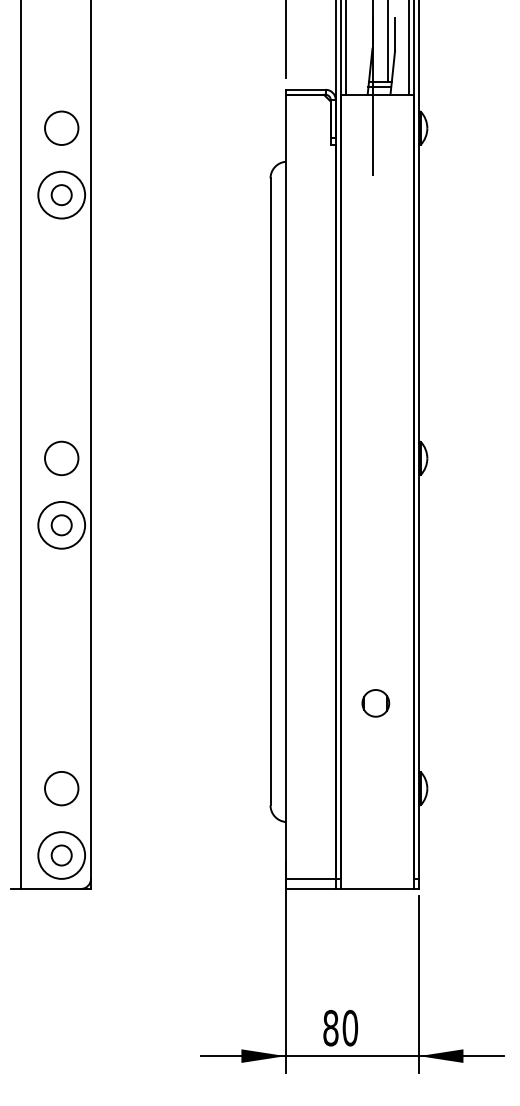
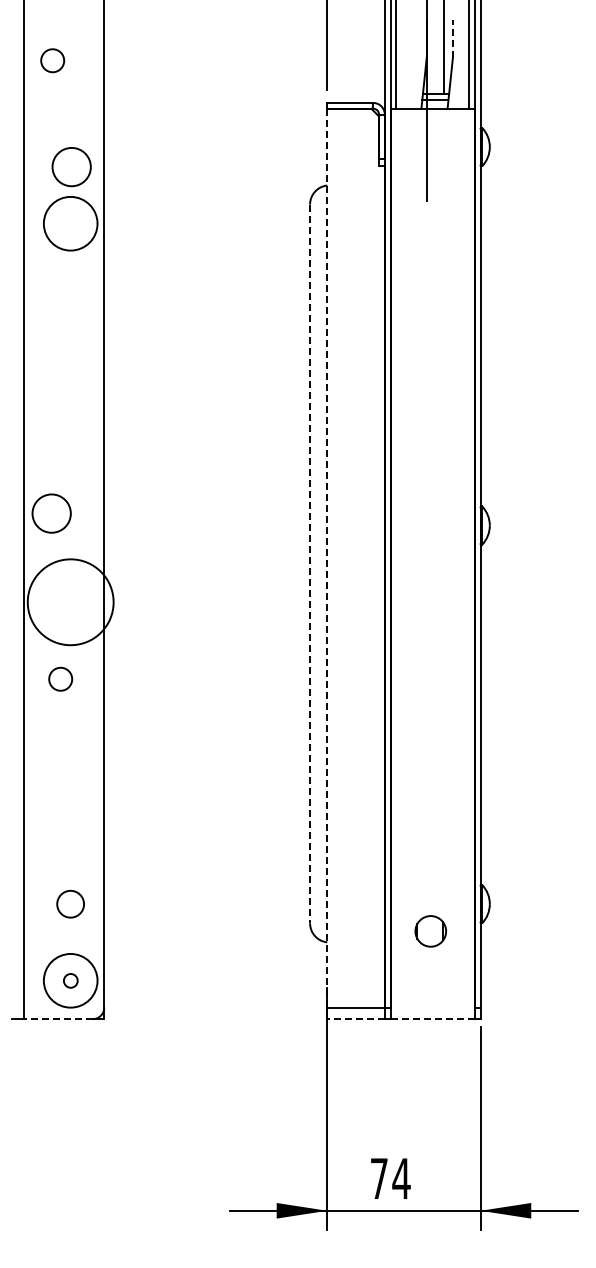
line: (394, 33) -> (452, 38), solid -> dashed
circle: (61, 128) -> (71, 167), moved
circle: (61, 194) -> (52, 60), moved
circle: (61, 458) -> (51, 513), moved
line: (285, 487) -> (327, 558), solid -> dashed
line: (270, 492) -> (310, 564), solid -> dashed
circle: (61, 524) -> (60, 678), moved
circle: (61, 525) -> (70, 602), size x1.6
part: (375, 703) -> (430, 931), moved
circle: (61, 788) -> (70, 904), size x0.7
circle: (61, 855) -> (70, 980), size x0.6
line: (50, 889) -> (57, 1019), solid -> dashed
line: (311, 889) -> (356, 1019), solid -> dashed
line: (378, 889) -> (433, 1019), solid -> dashed
text: (340, 1027) -> (390, 1178), 80 -> 74

